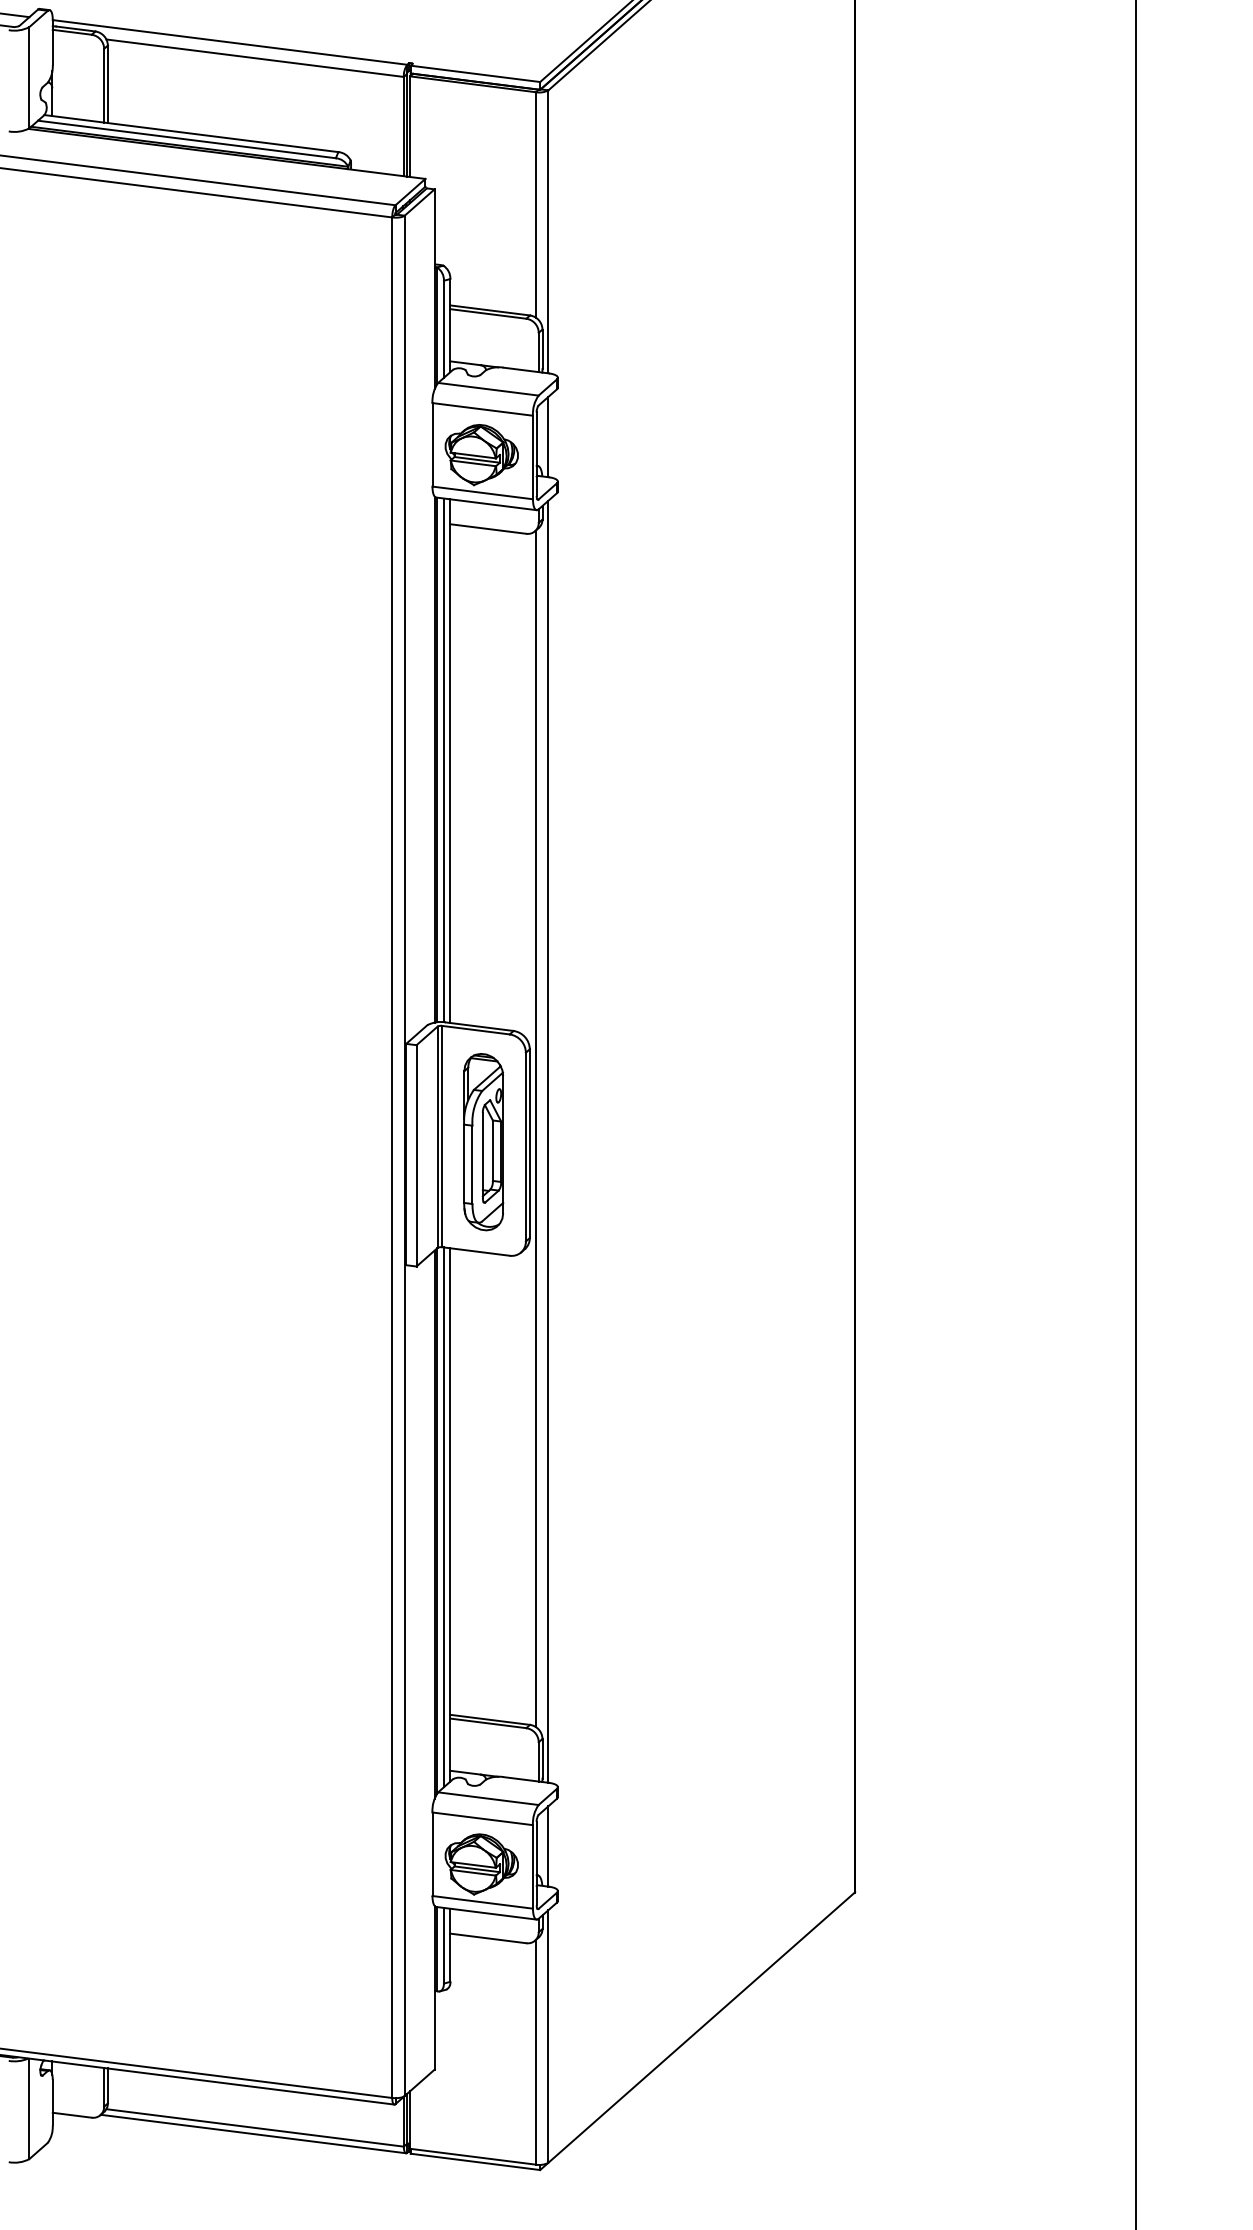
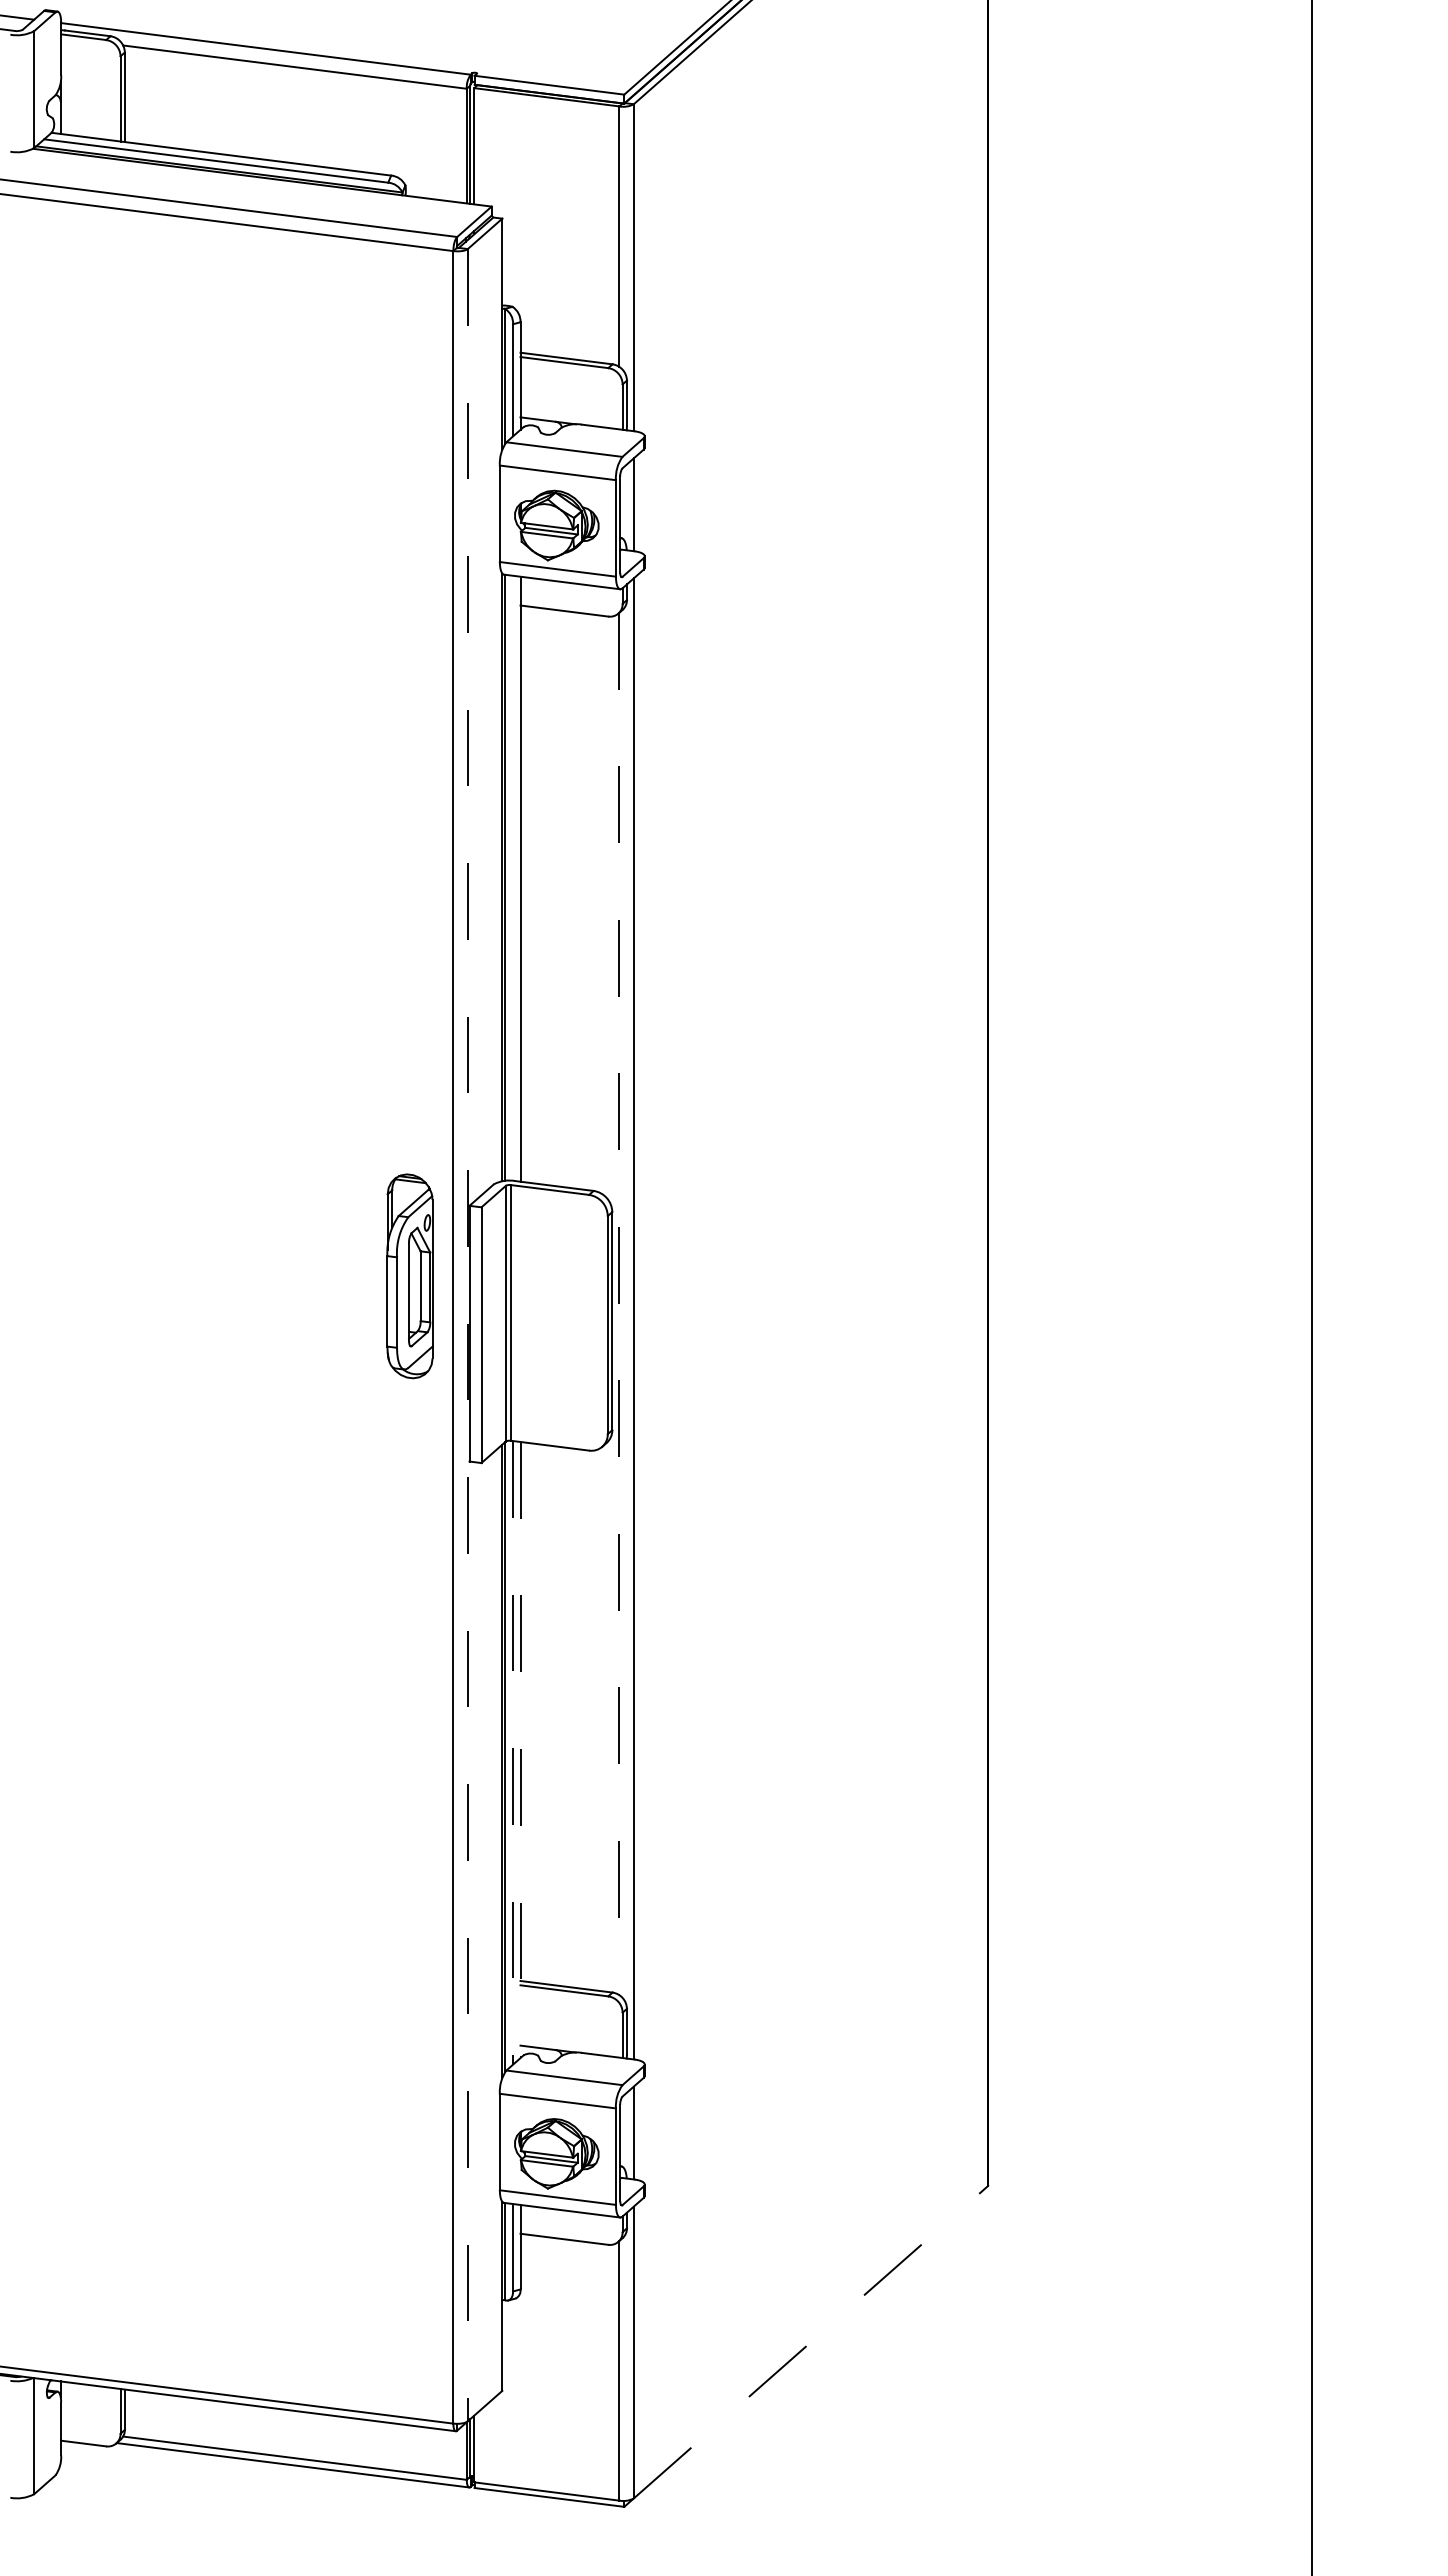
line: (444, 759) -> (513, 877), removed
line: (536, 1129) -> (619, 1304), solid -> dashed
part: (483, 1142) -> (409, 1276), moved
line: (404, 1156) -> (467, 1335), solid -> dashed
line: (450, 1515) -> (520, 1750), solid -> dashed
line: (444, 1517) -> (513, 1752), solid -> dashed
line: (701, 2027) -> (810, 2342), solid -> dashed

